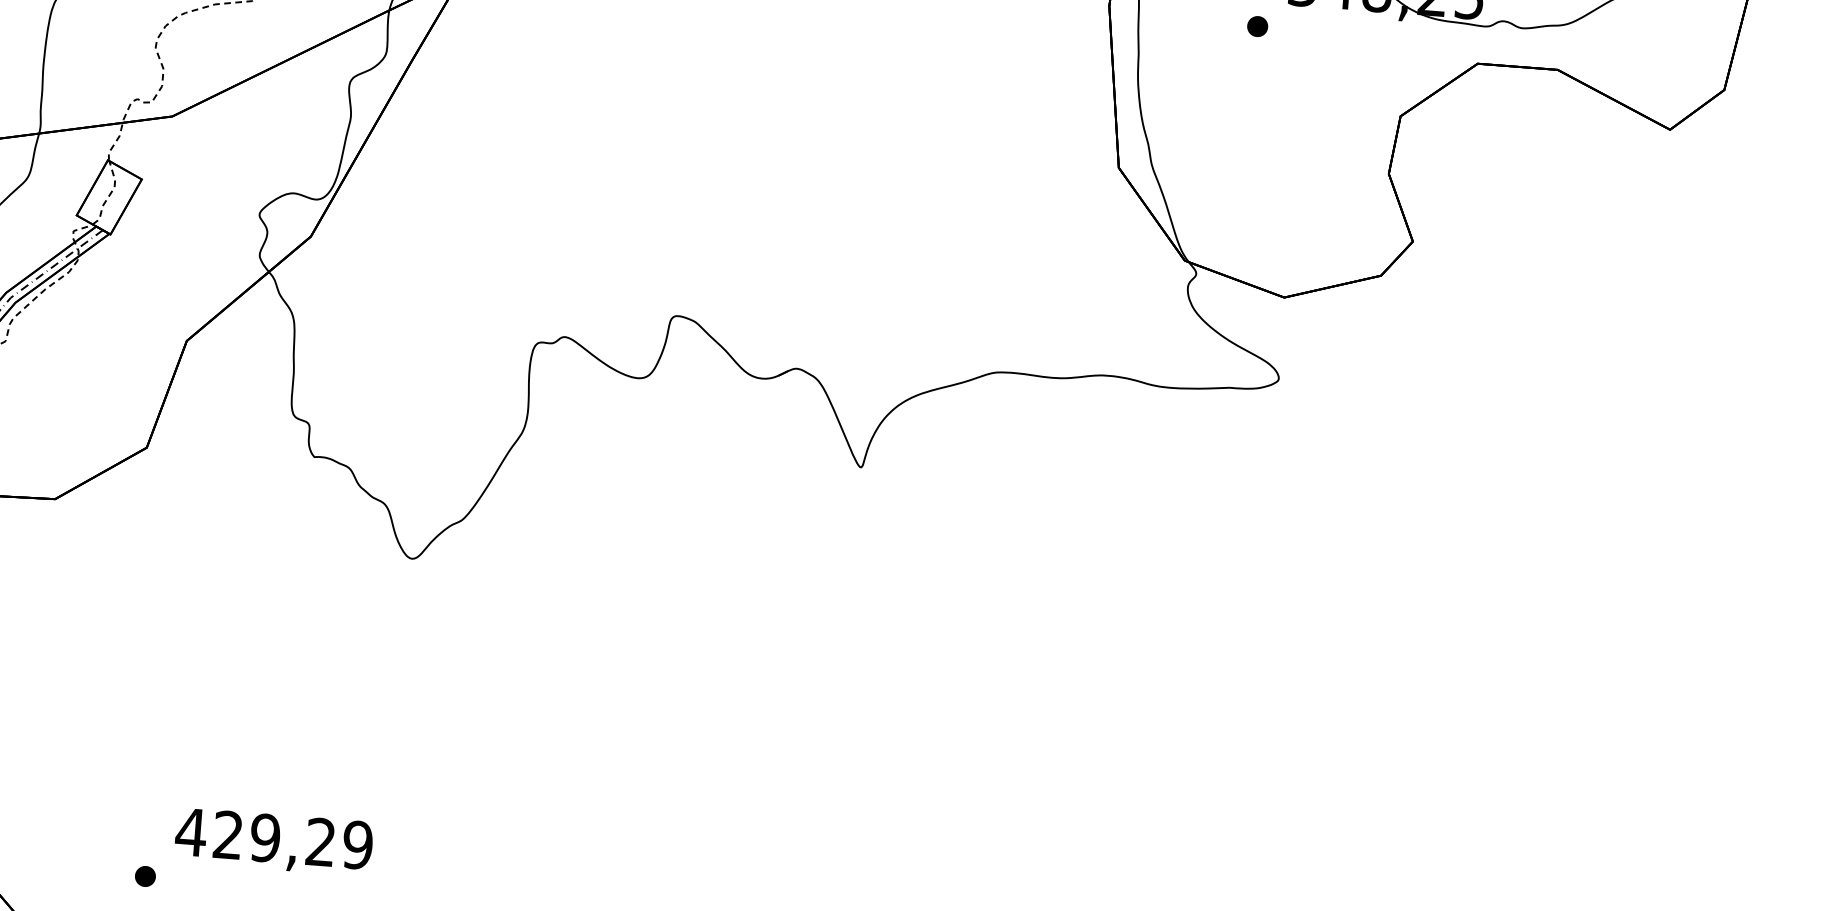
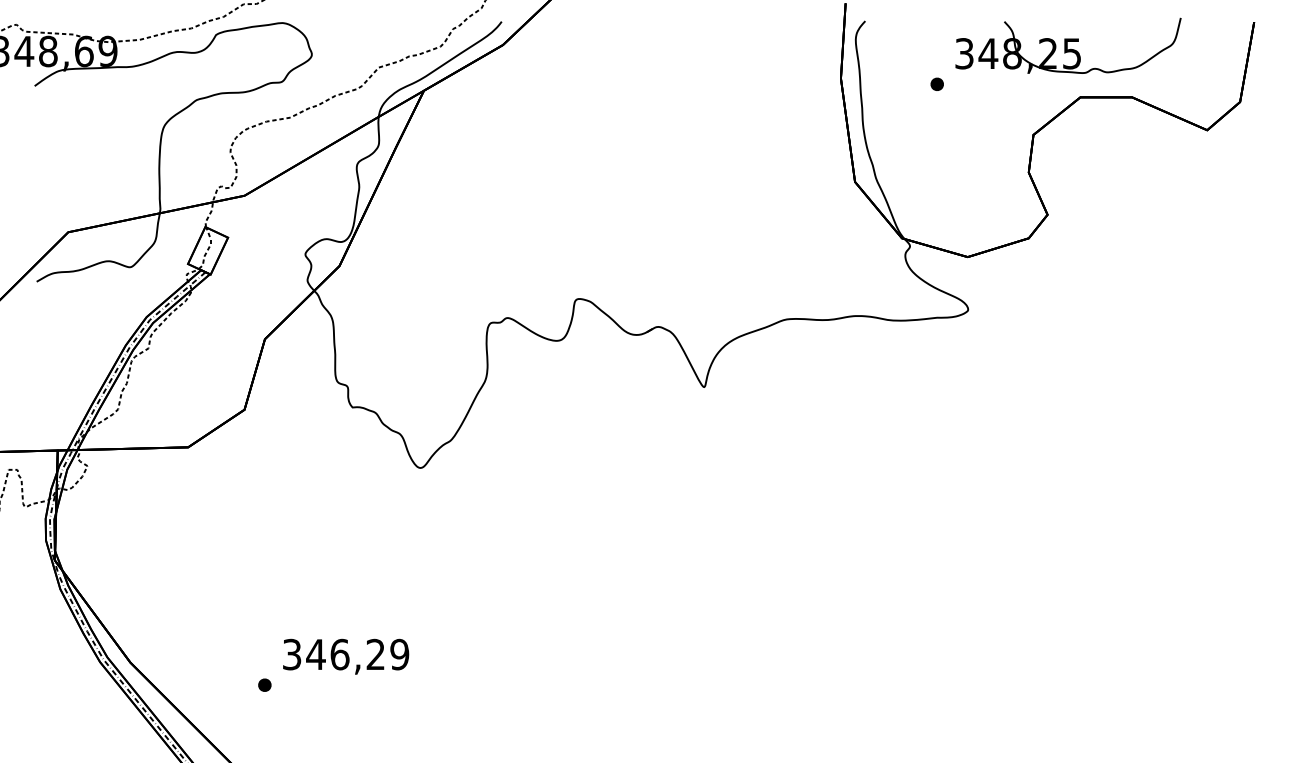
text: (227, 834) -> (315, 654), 429,29 -> 346,29

